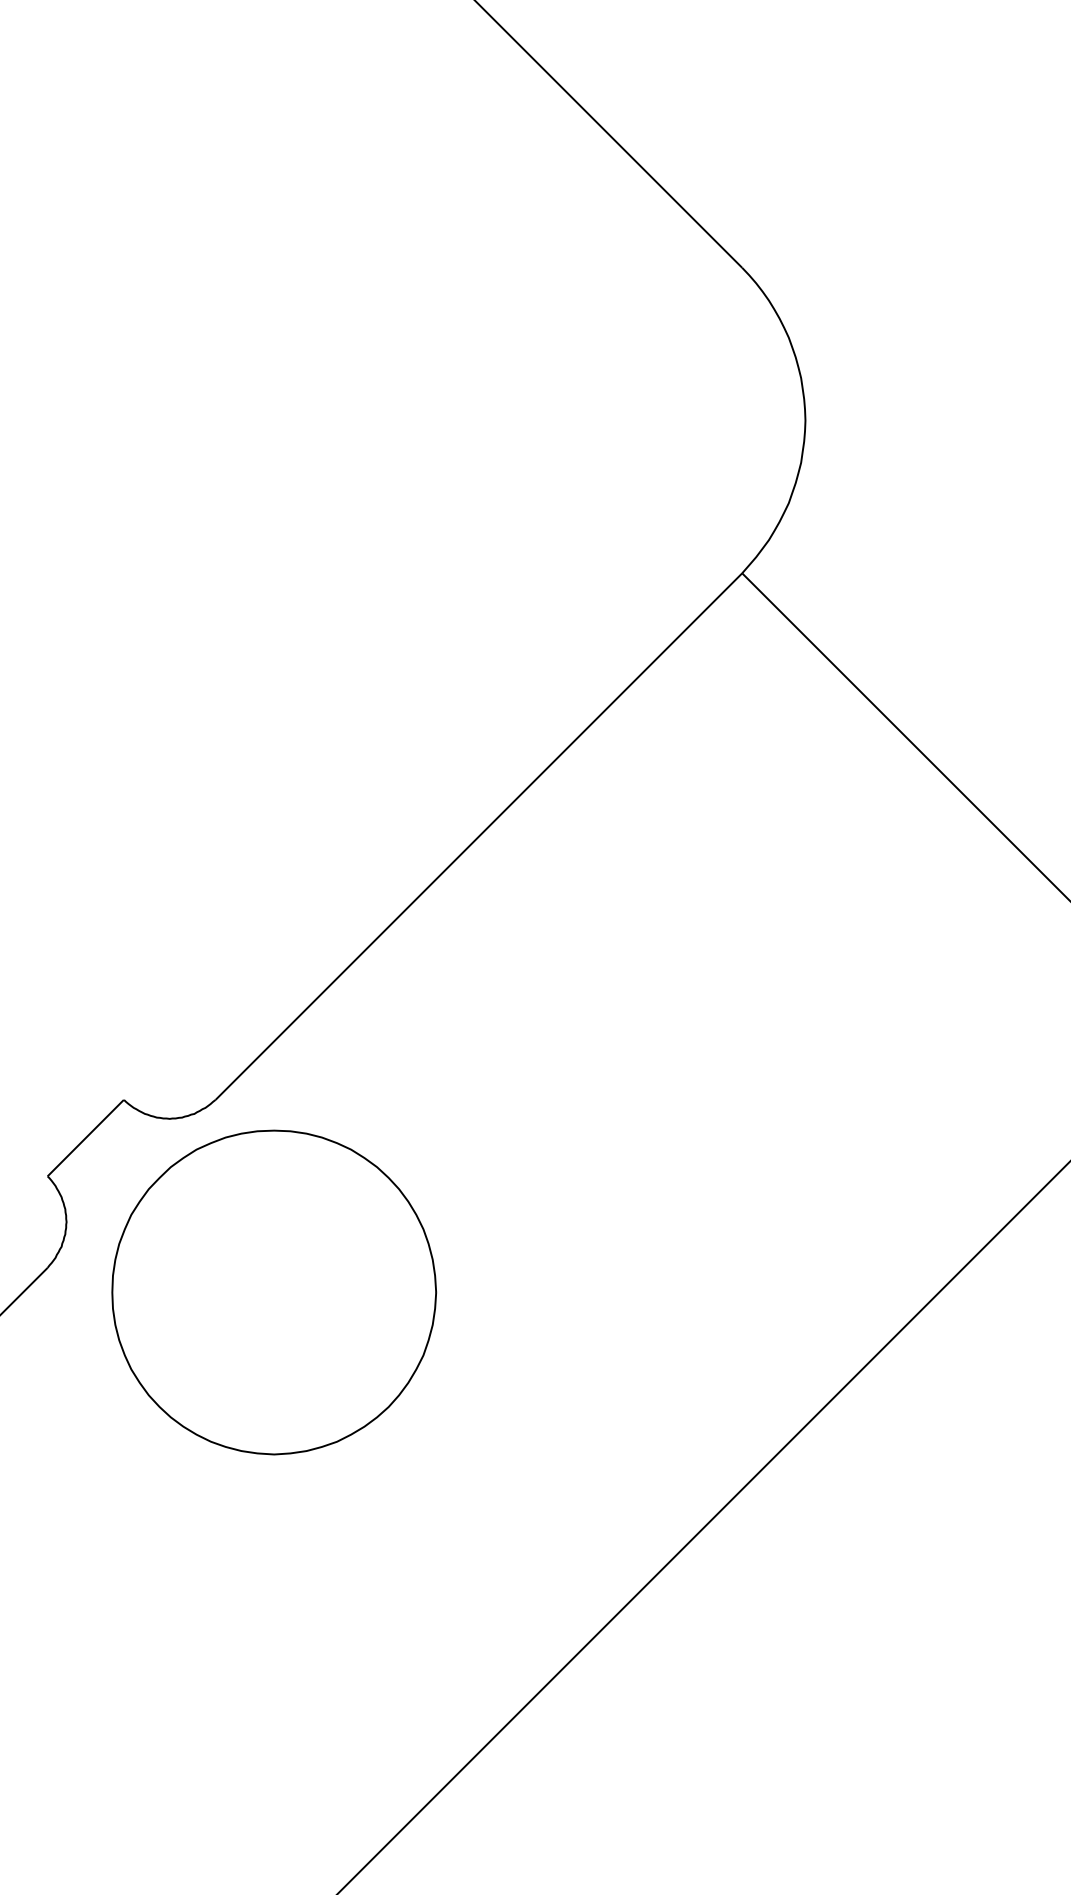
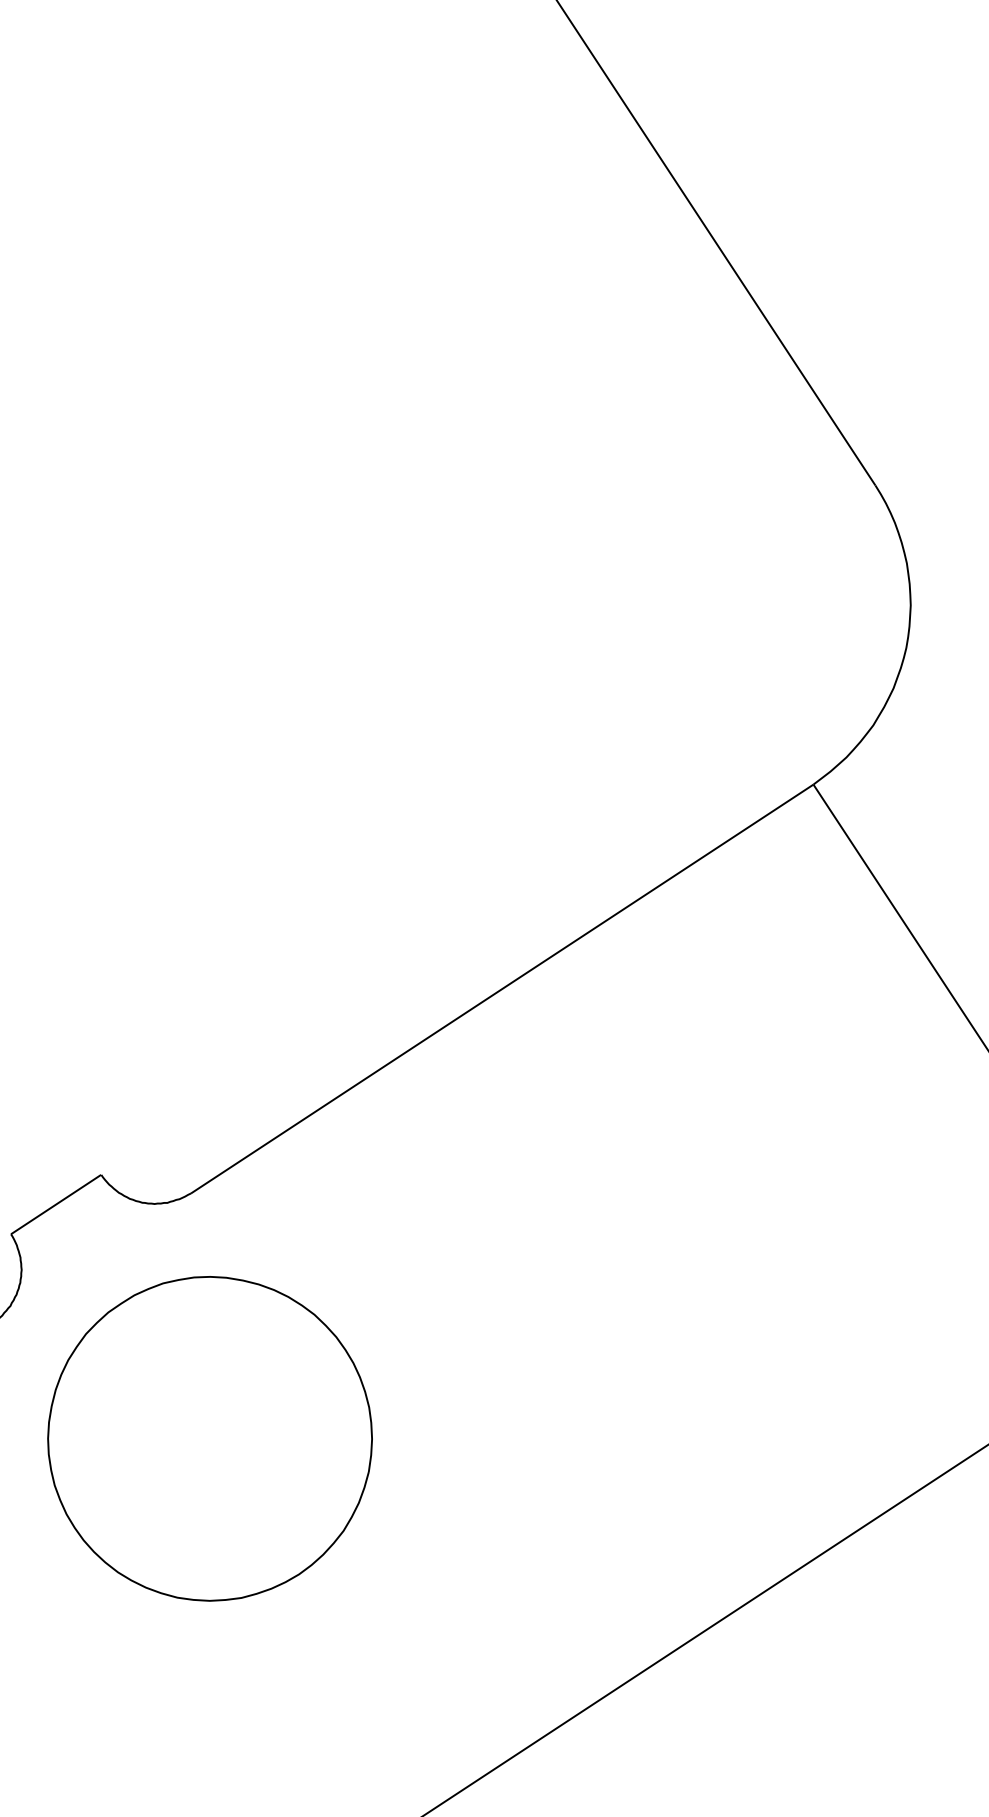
part: (274, 1292) -> (210, 1439), moved

